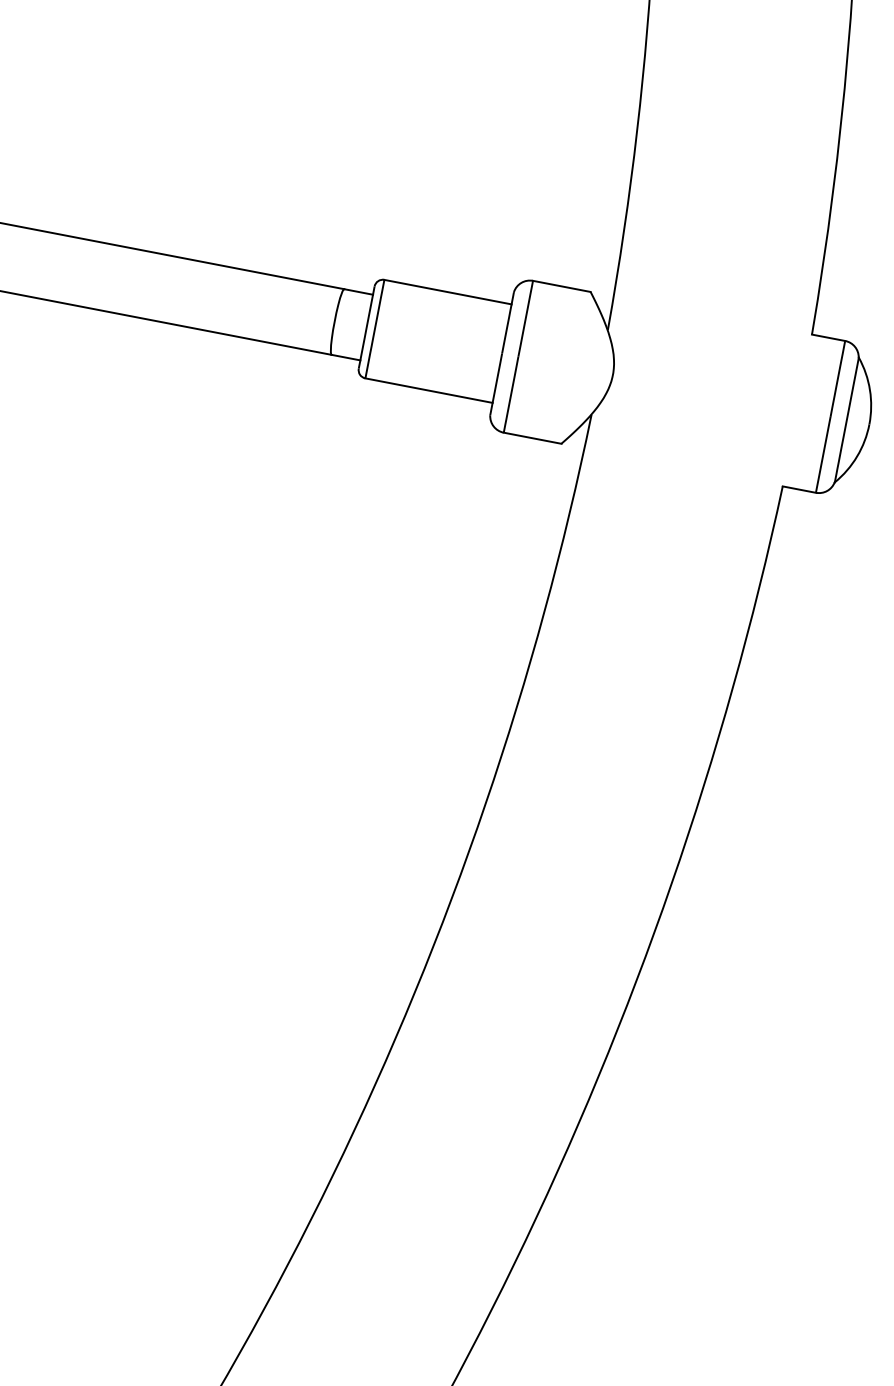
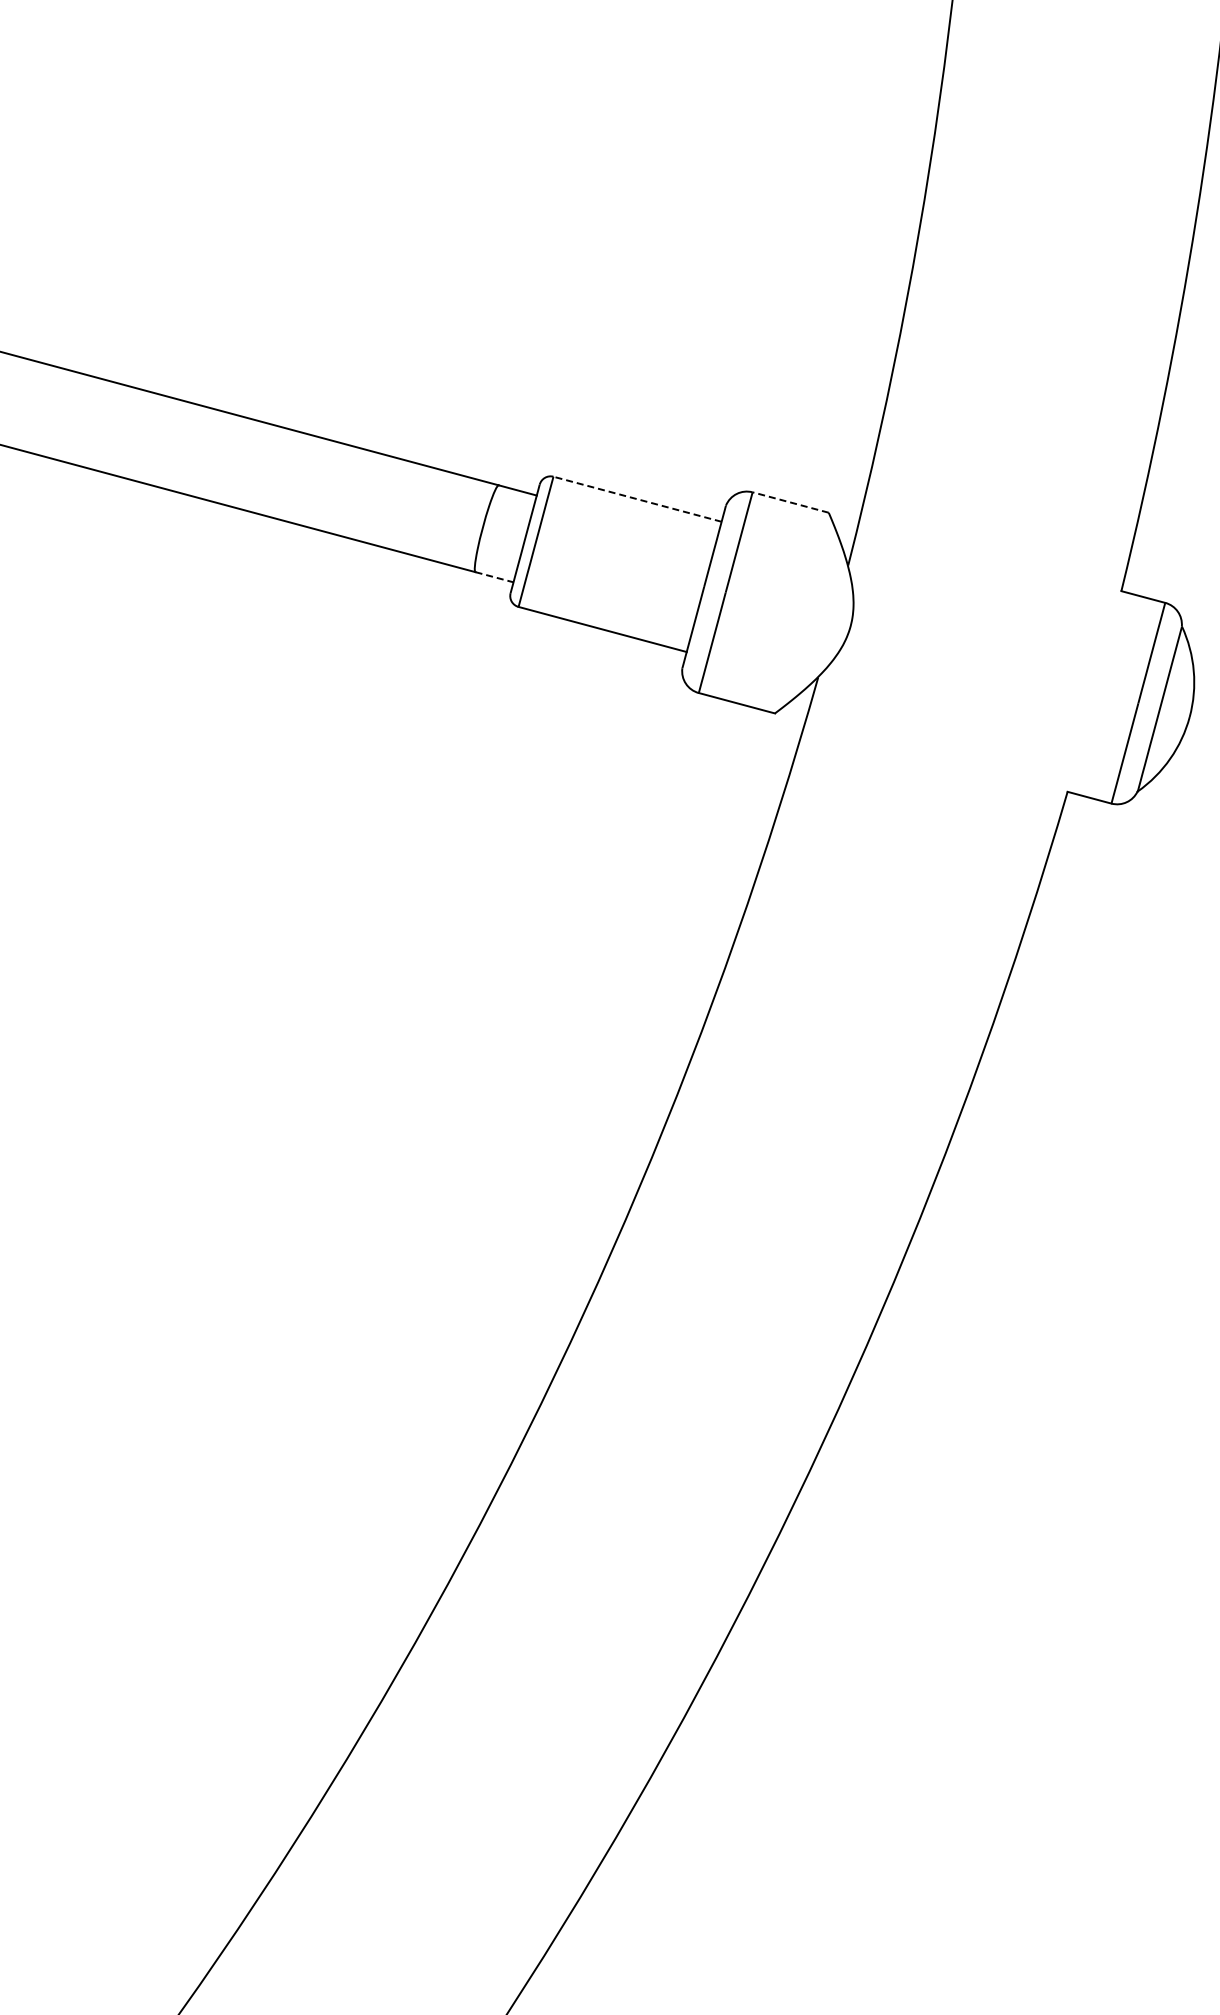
line: (561, 286) -> (790, 502), solid -> dashed
line: (447, 292) -> (637, 499), solid -> dashed
line: (345, 357) -> (494, 577), solid -> dashed

